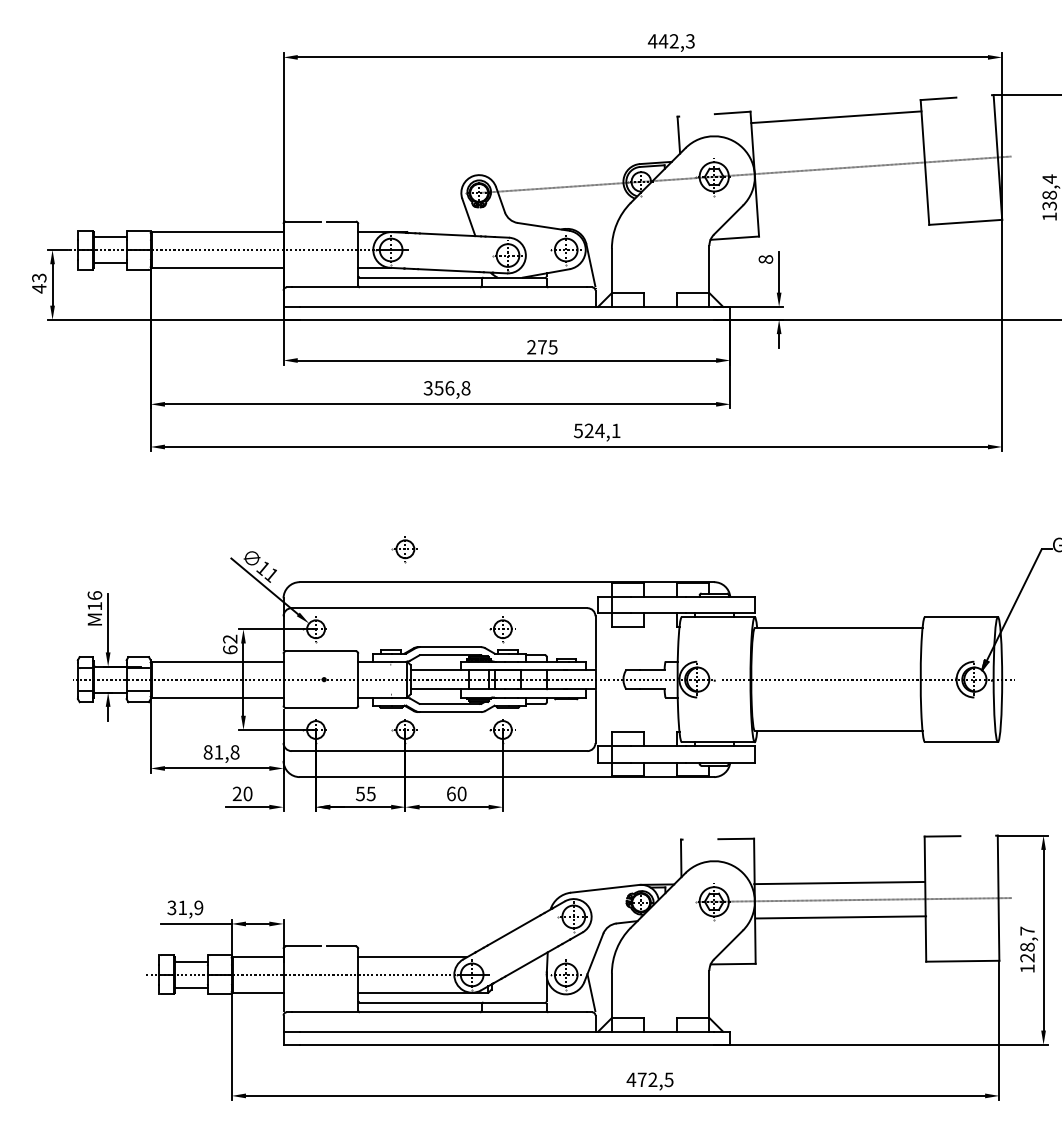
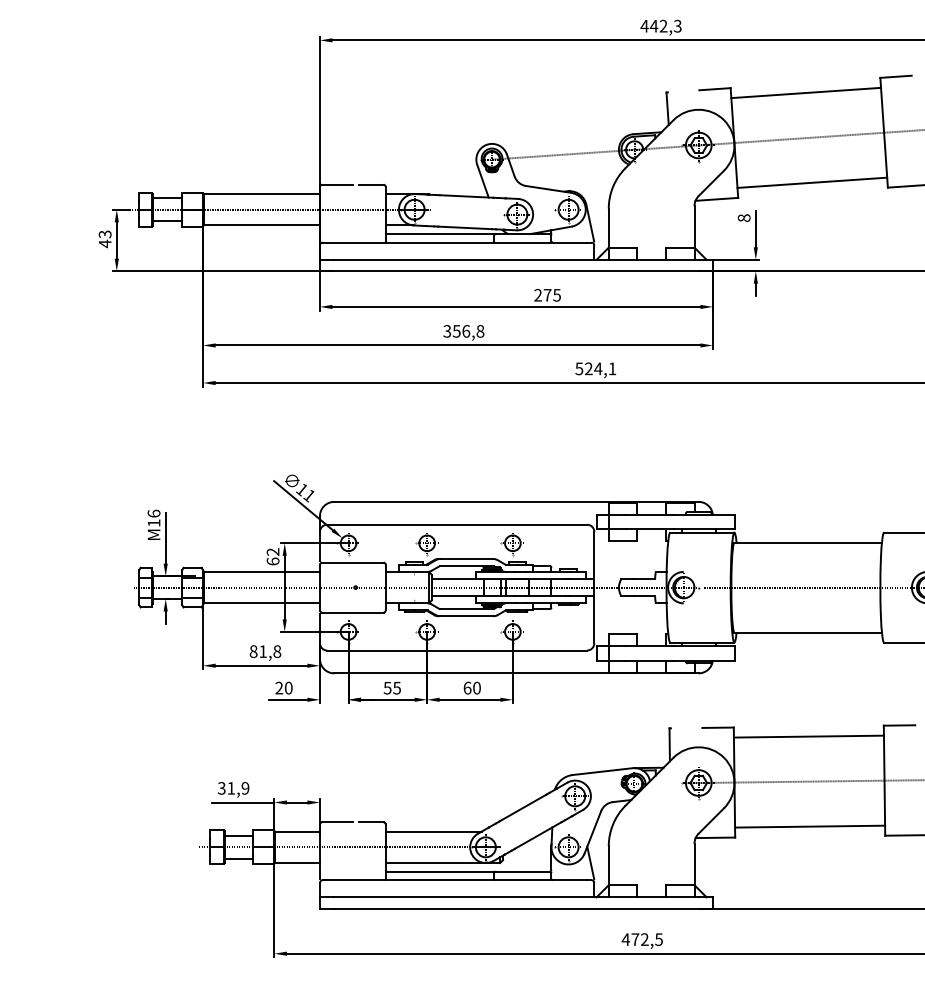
line: (843, 219) -> (812, 182), added
part: (404, 549) -> (426, 543), moved
line: (839, 882) -> (808, 736), moved
line: (840, 917) -> (809, 826), moved

